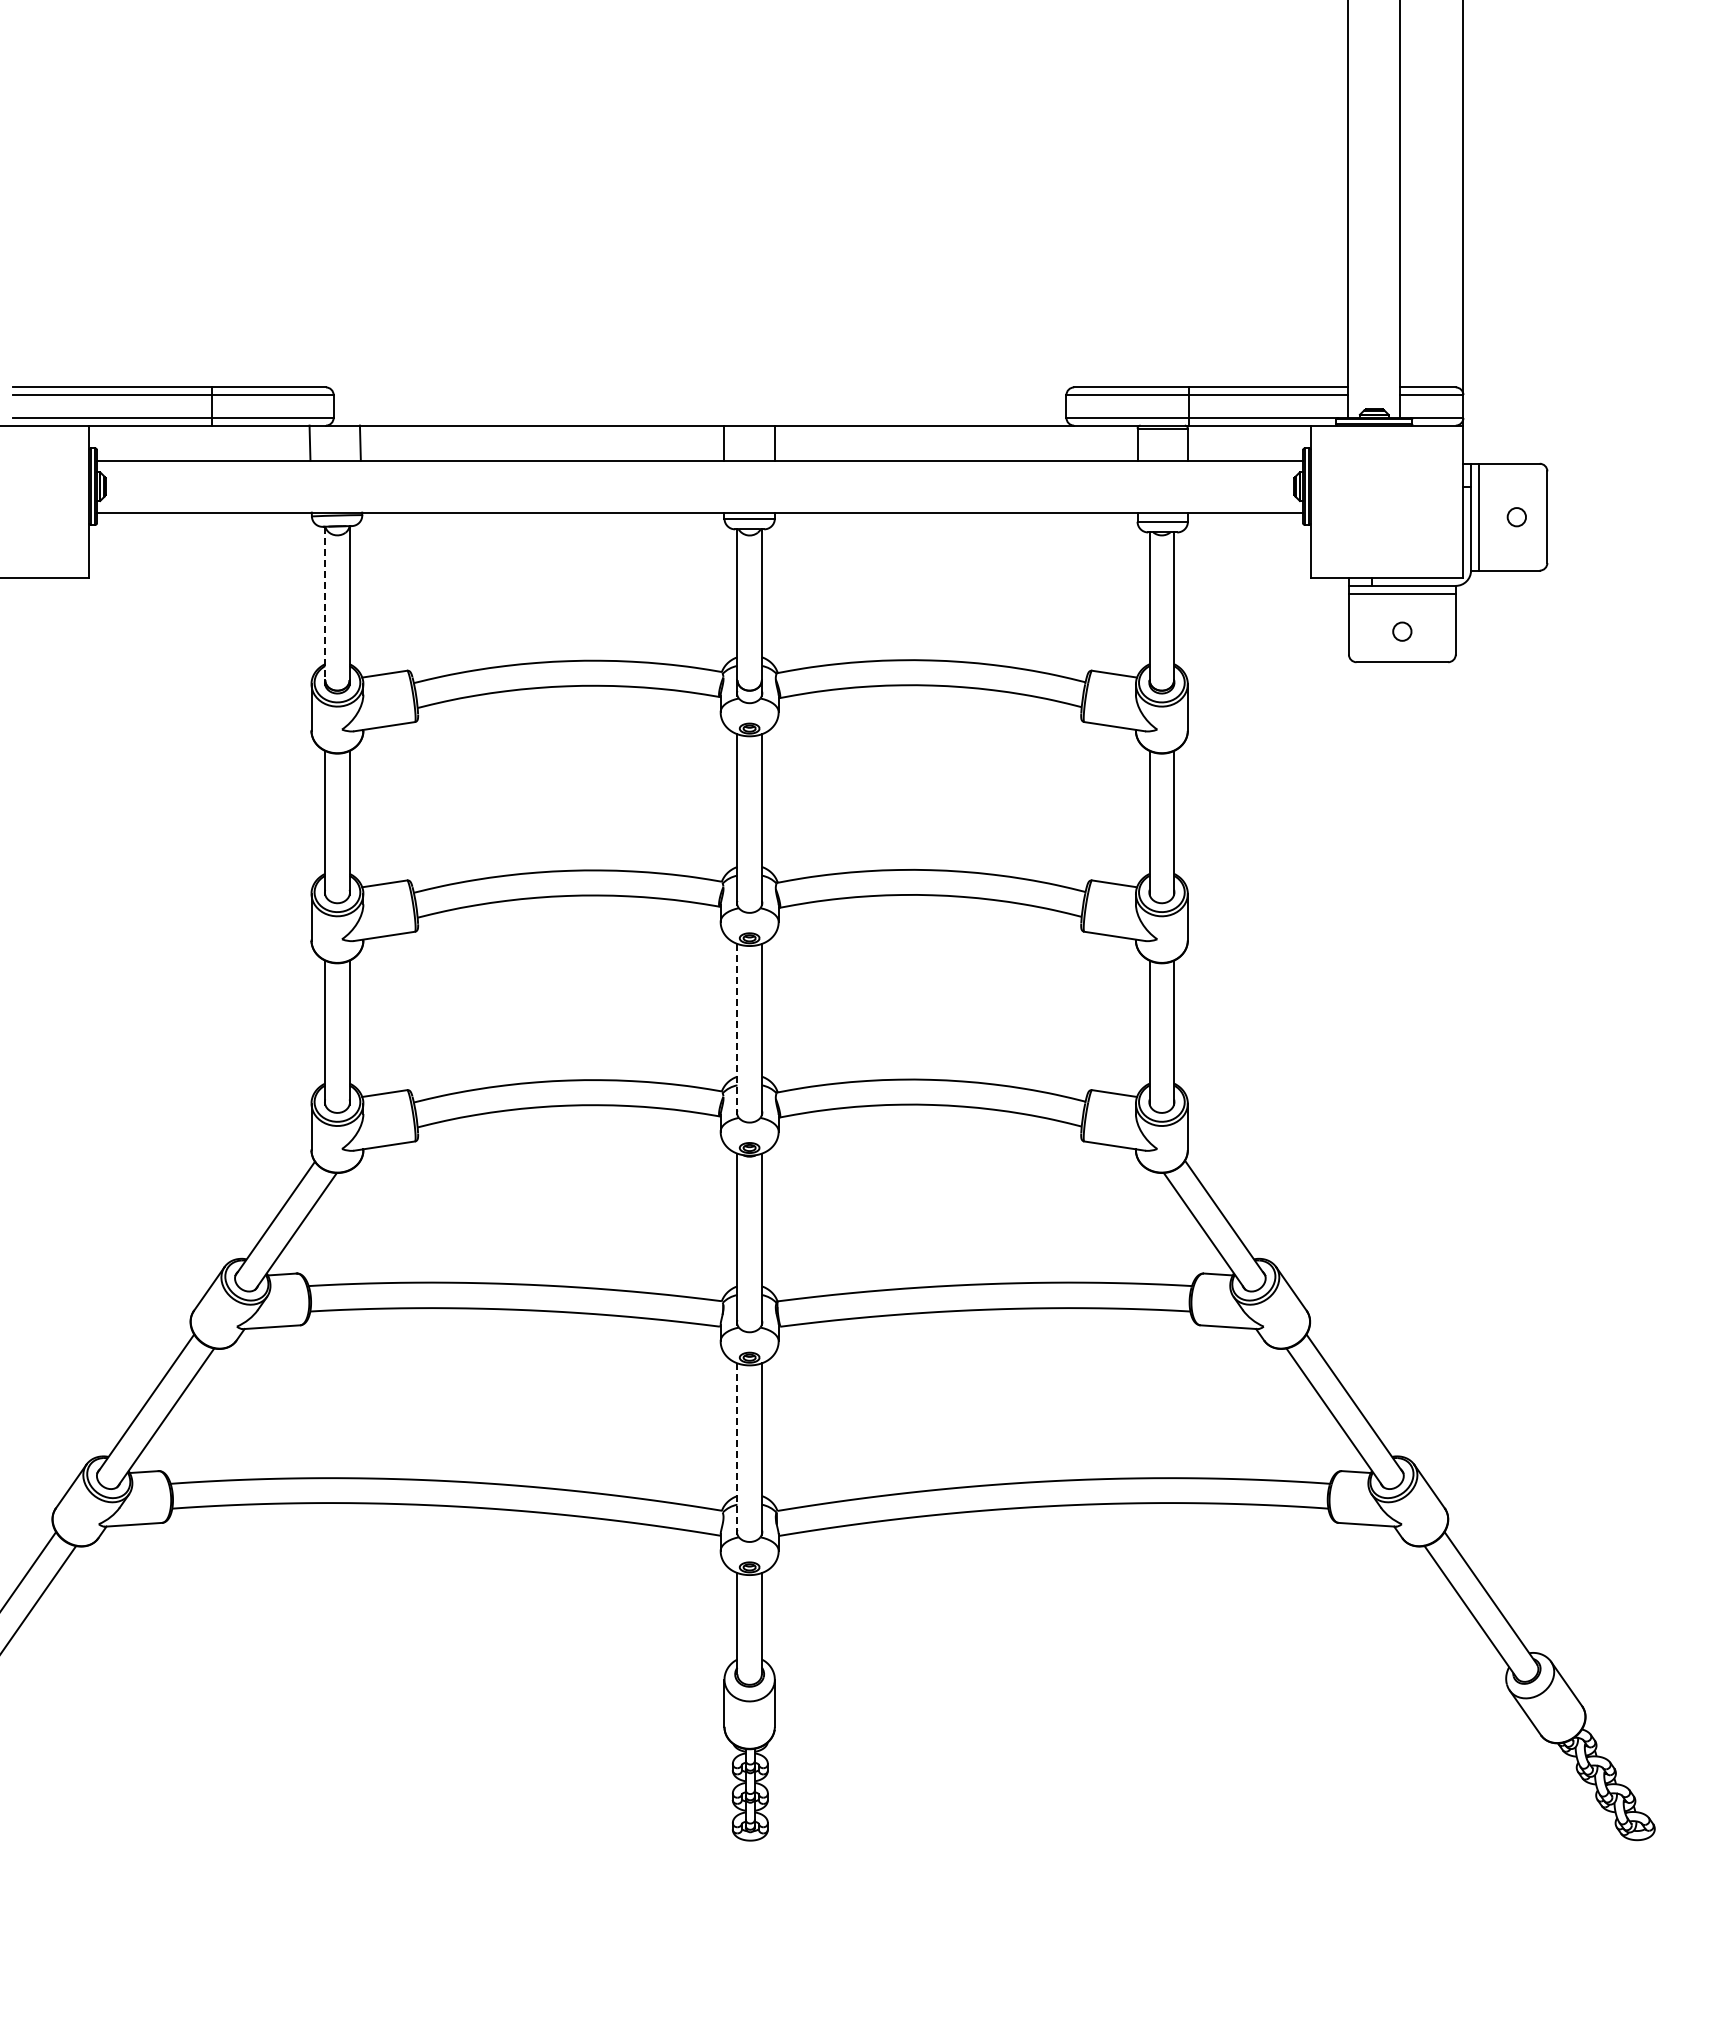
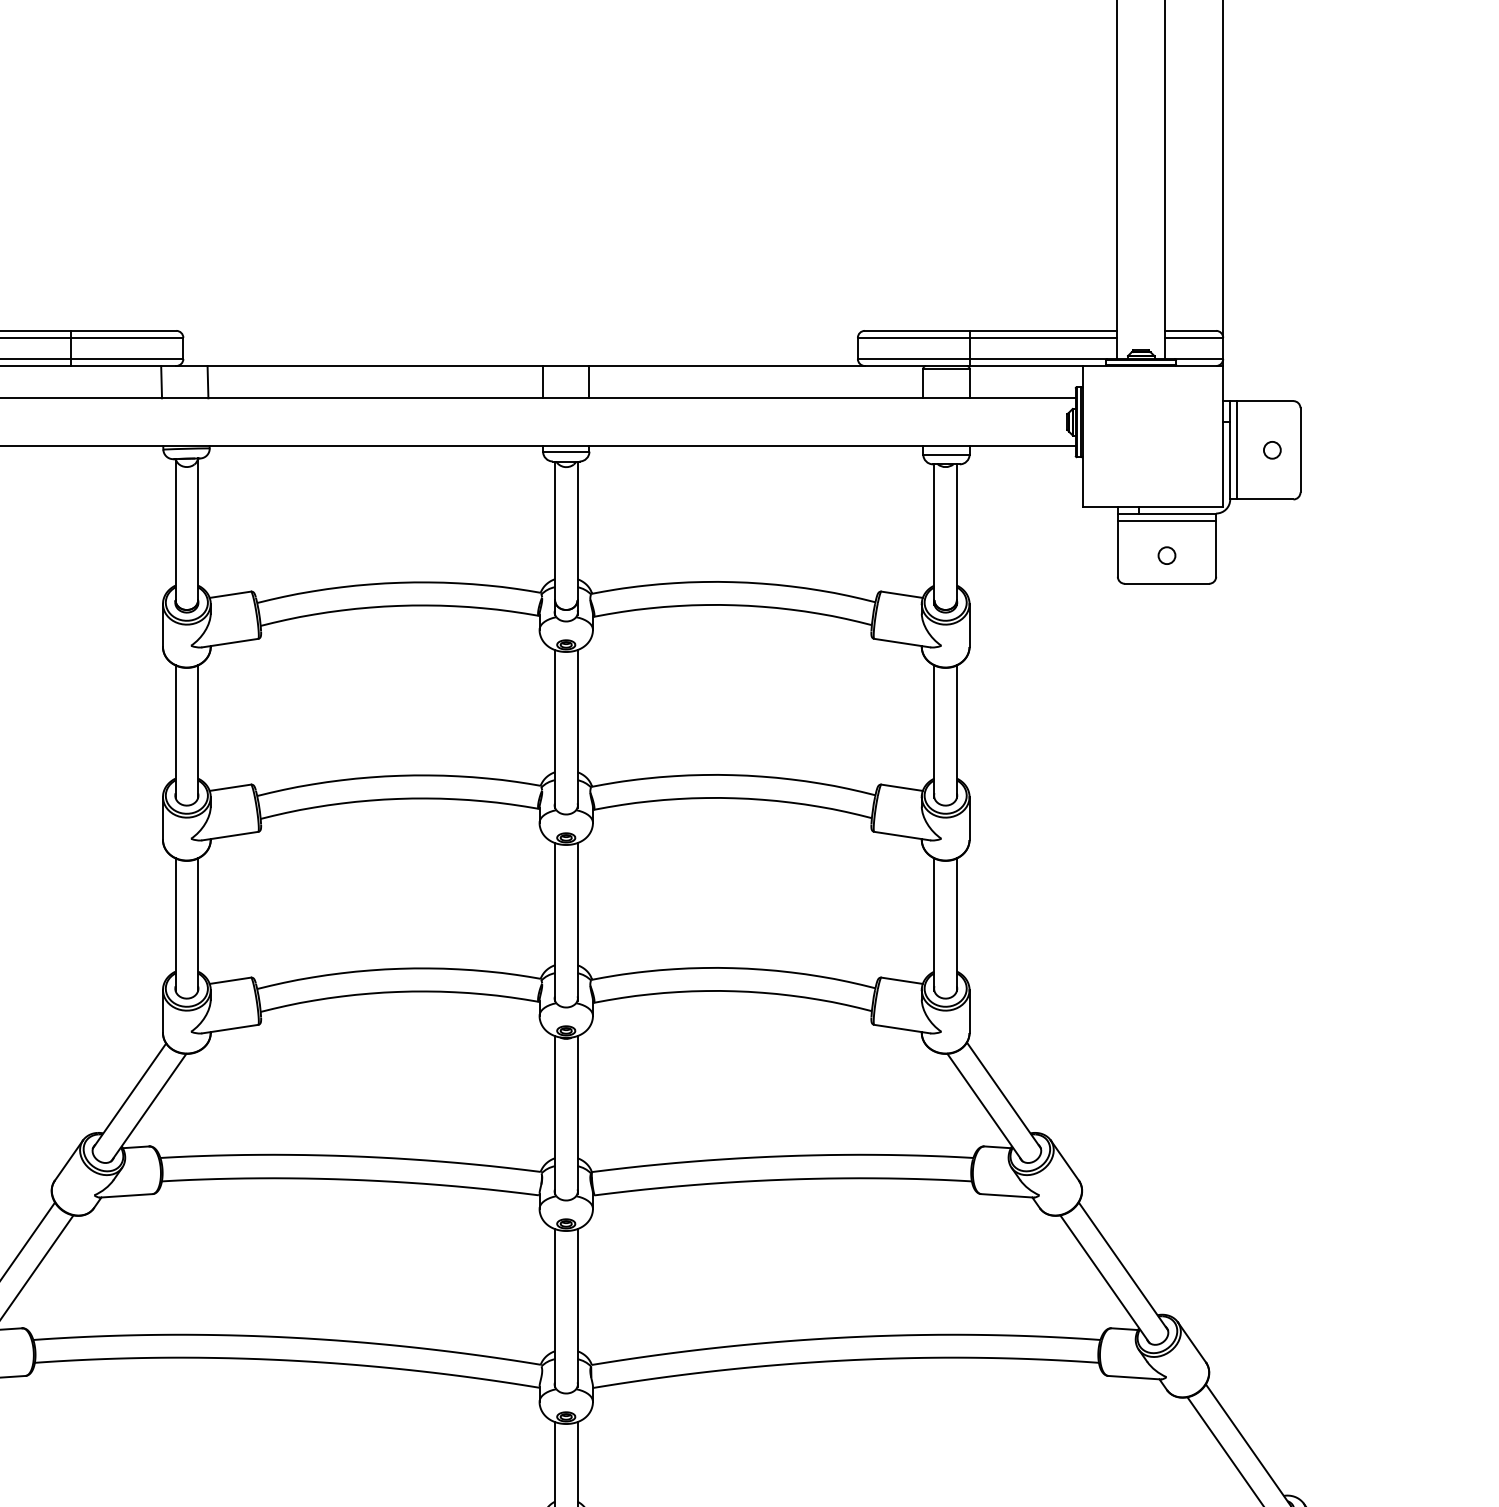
line: (325, 603) -> (175, 529), dashed -> solid
line: (737, 1029) -> (555, 921), dashed -> solid
line: (737, 1448) -> (555, 1307), dashed -> solid

